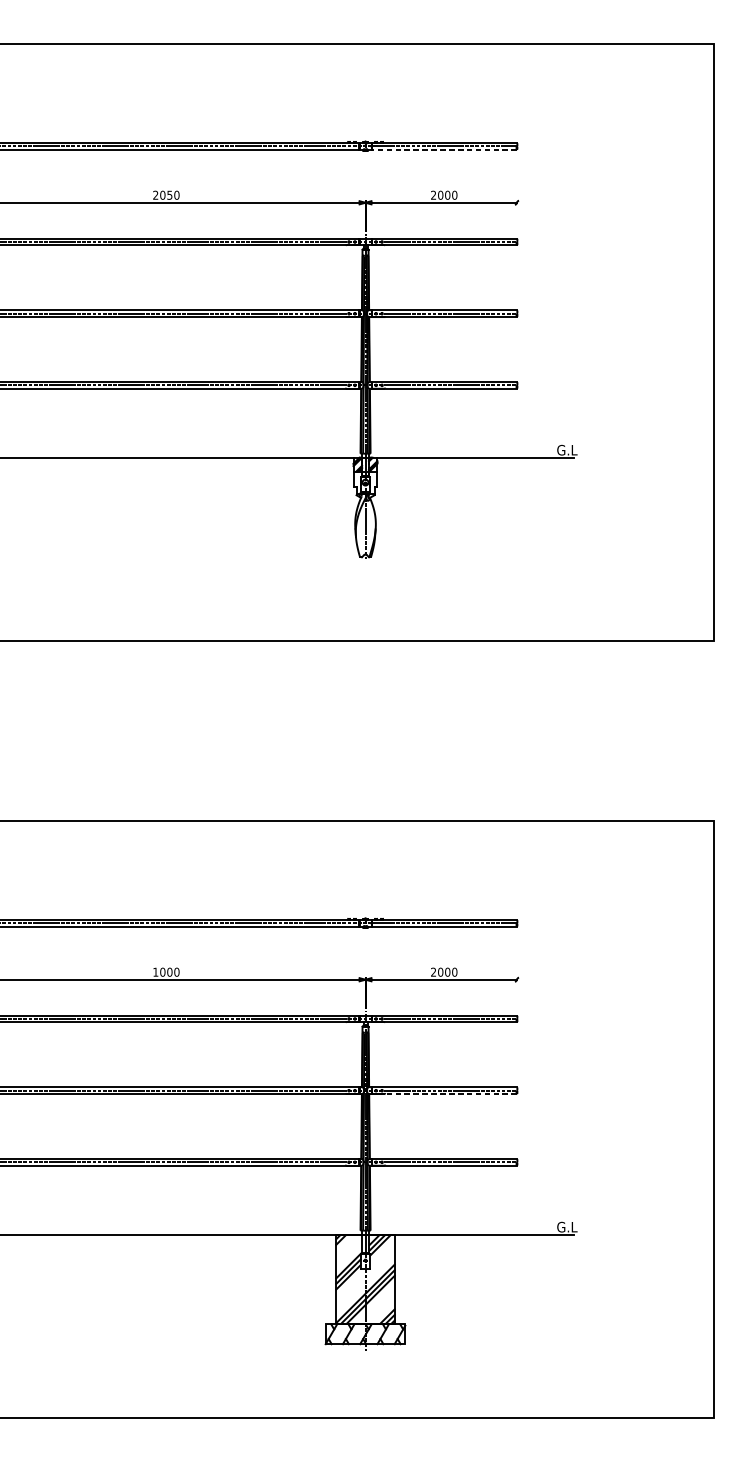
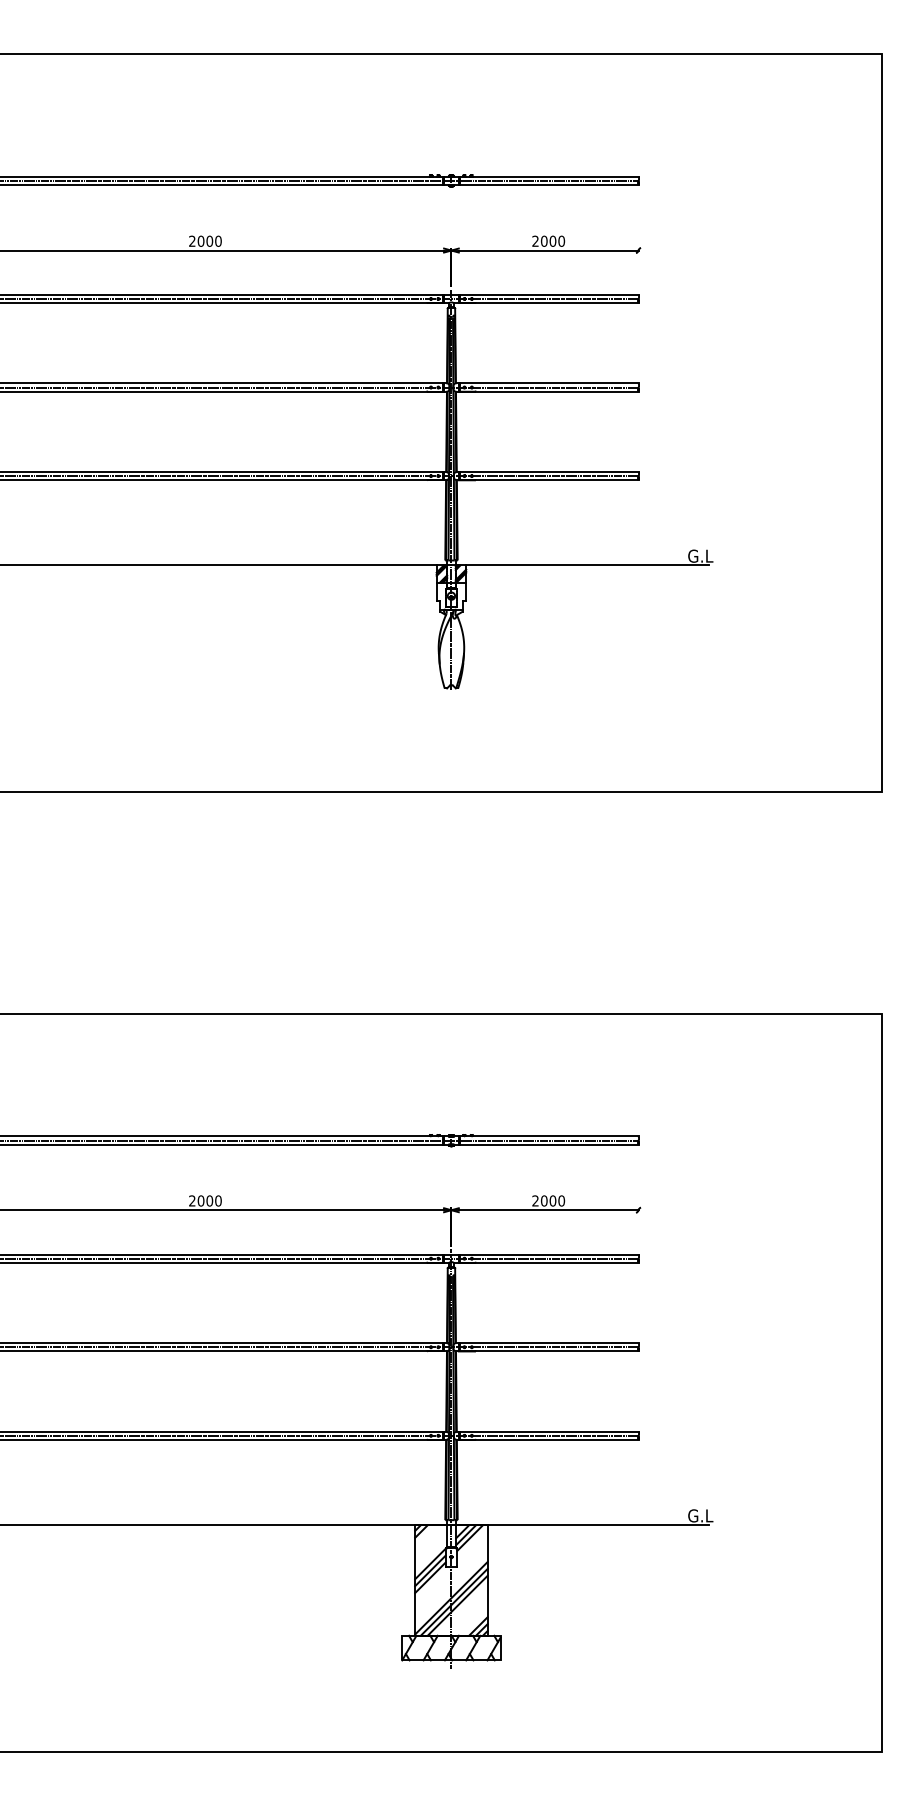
line: (444, 150) -> (548, 185), dashed -> solid
text: (169, 194) -> (209, 240), 2050 -> 2000
text: (155, 971) -> (192, 1200), 1000 -> 2000
line: (450, 1094) -> (556, 1351), dashed -> solid

